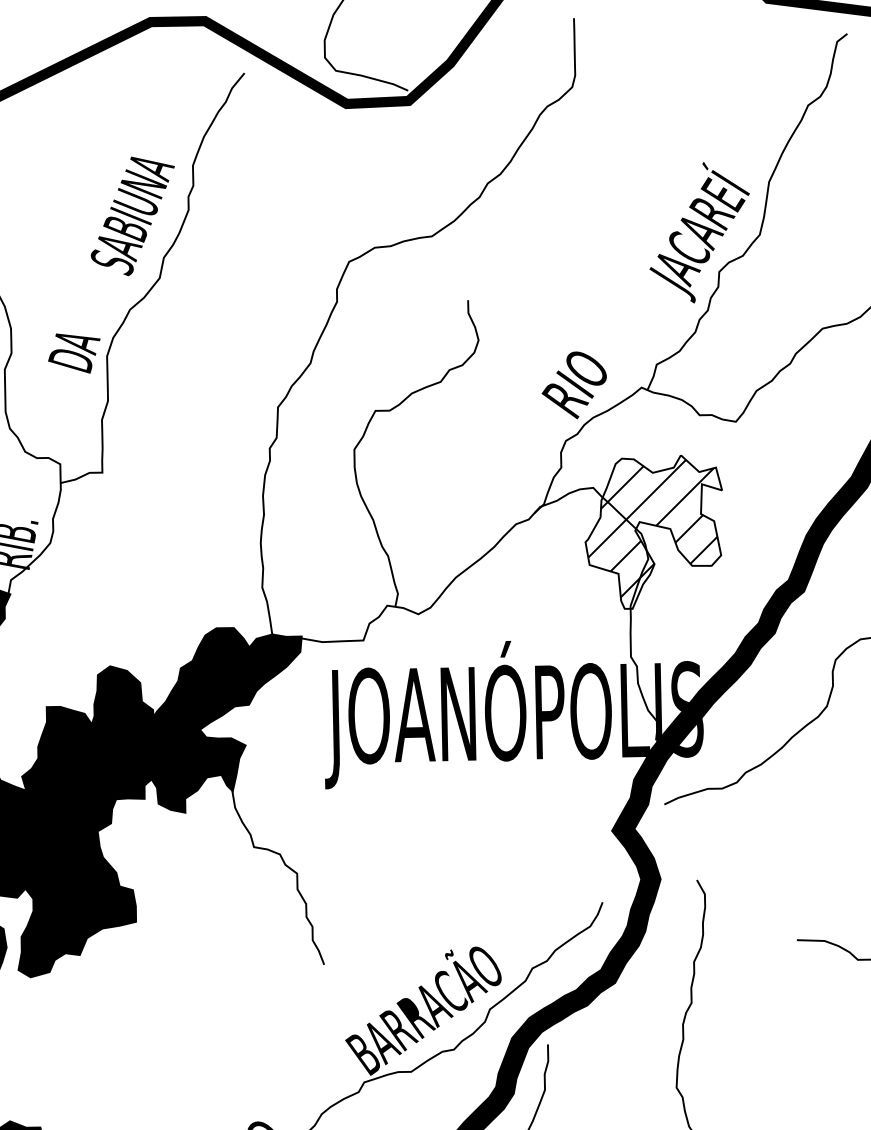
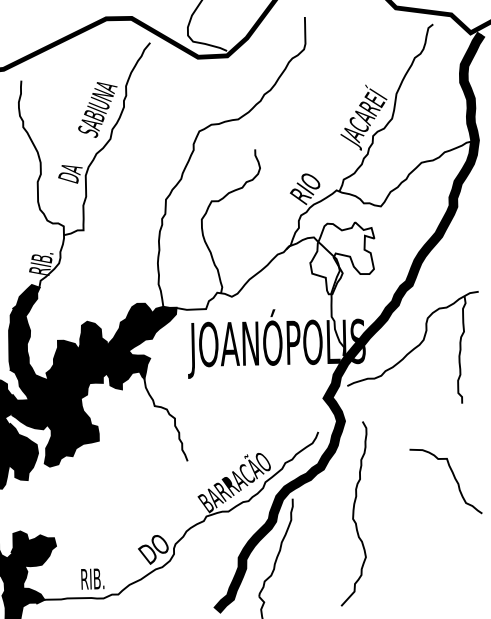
hatch: (651, 528) -> (341, 256), removed

